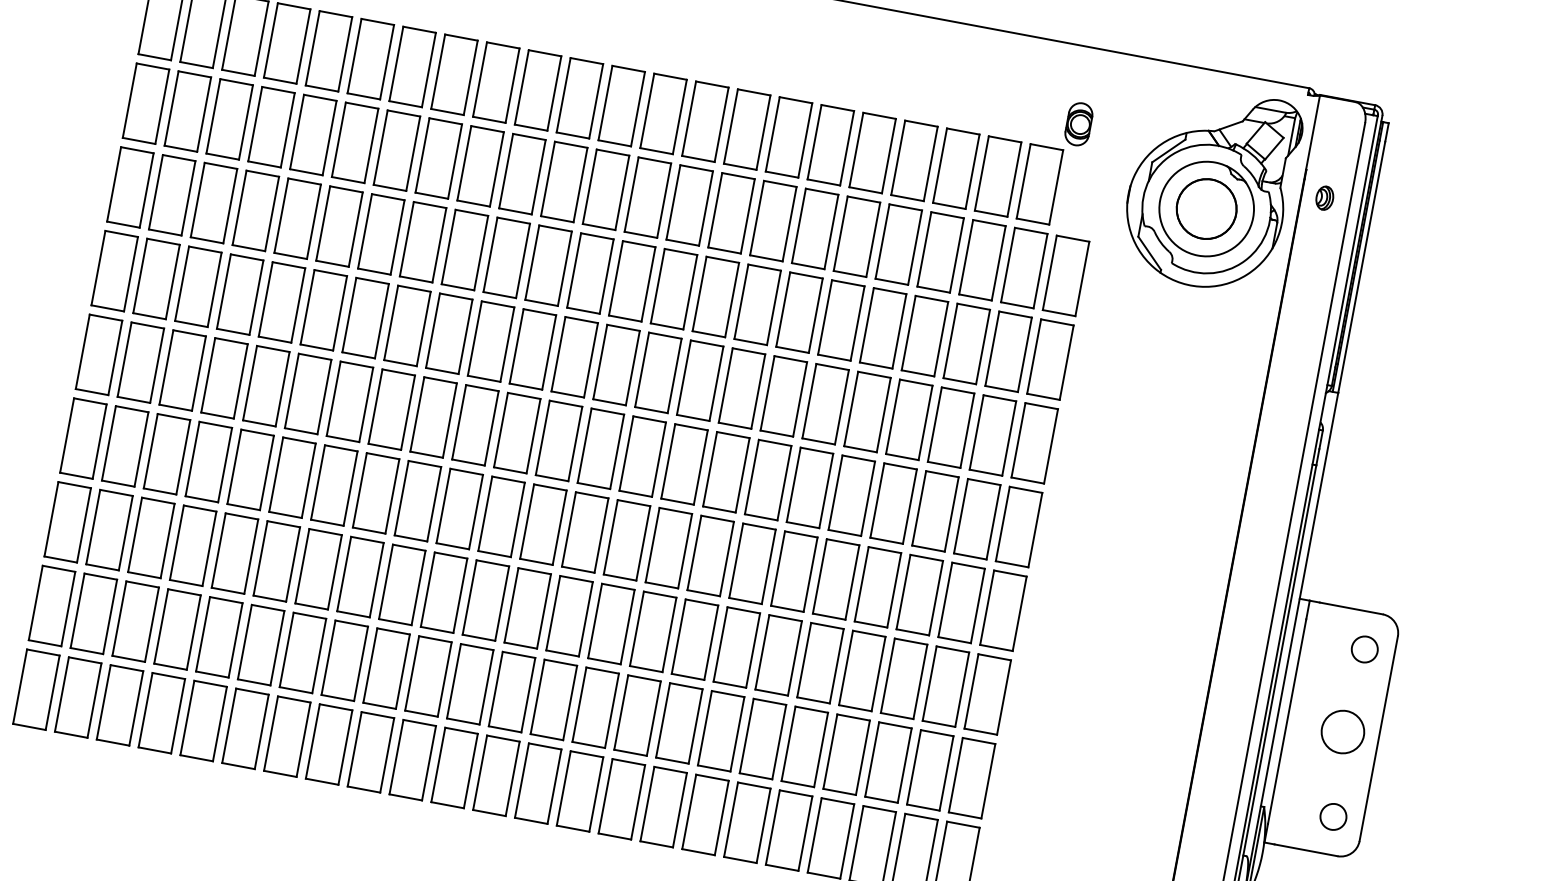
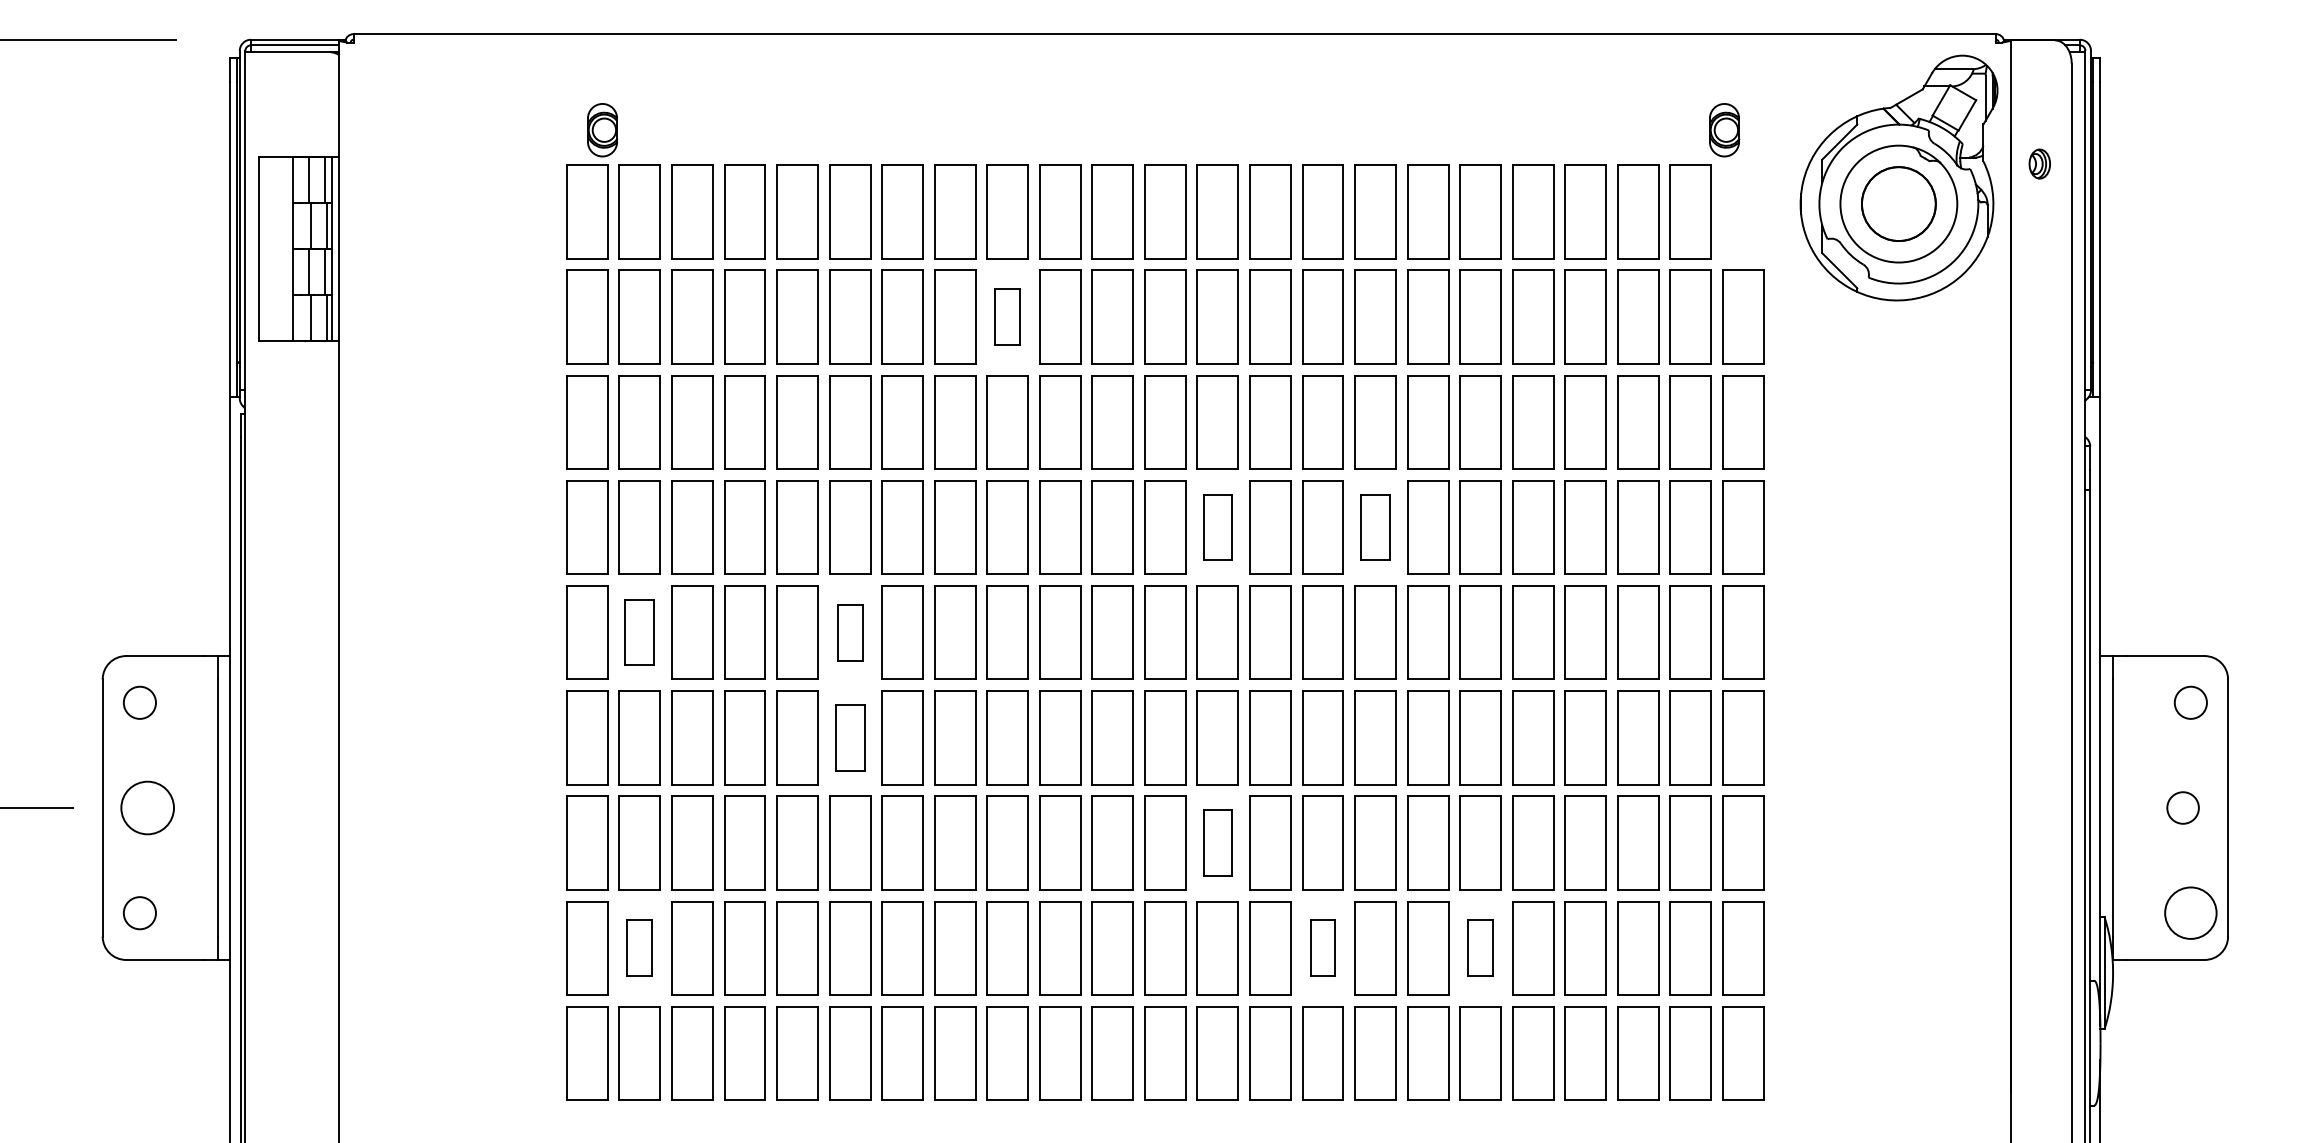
part: (480, 165) -> (1007, 316), size x0.6
part: (140, 362) -> (639, 632), size x0.7
part: (616, 364) -> (1217, 527), size x0.7
part: (741, 388) -> (1375, 527), size x0.7
part: (308, 393) -> (850, 632), size x0.6
part: (292, 477) -> (850, 737), size x0.7
part: (93, 613) -> (639, 948), size x0.6
part: (569, 615) -> (1217, 842), size x0.7
part: (637, 715) -> (1322, 948), size x0.6
circle: (1342, 731) -> (2182, 807), size x0.6
part: (762, 739) -> (1480, 948), size x0.6
circle: (1333, 817) -> (2190, 913), size x1.6

